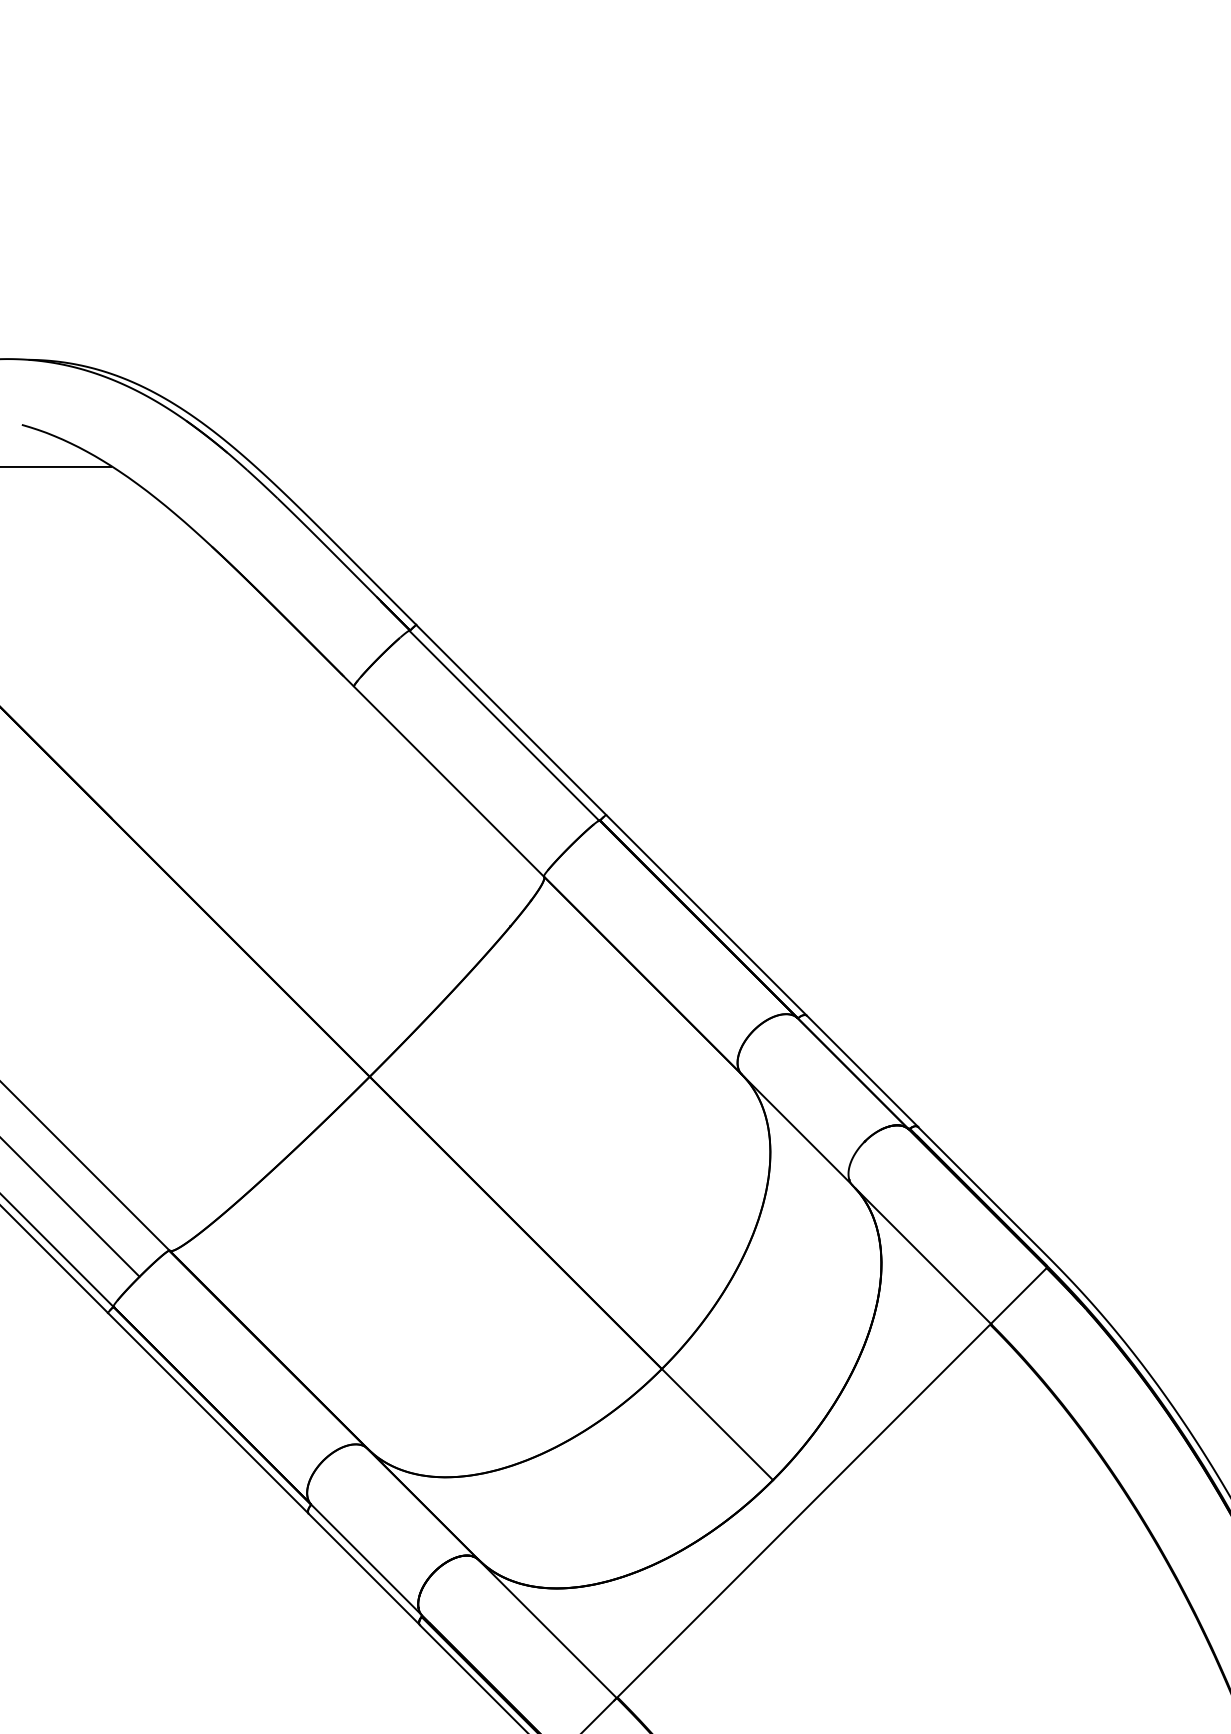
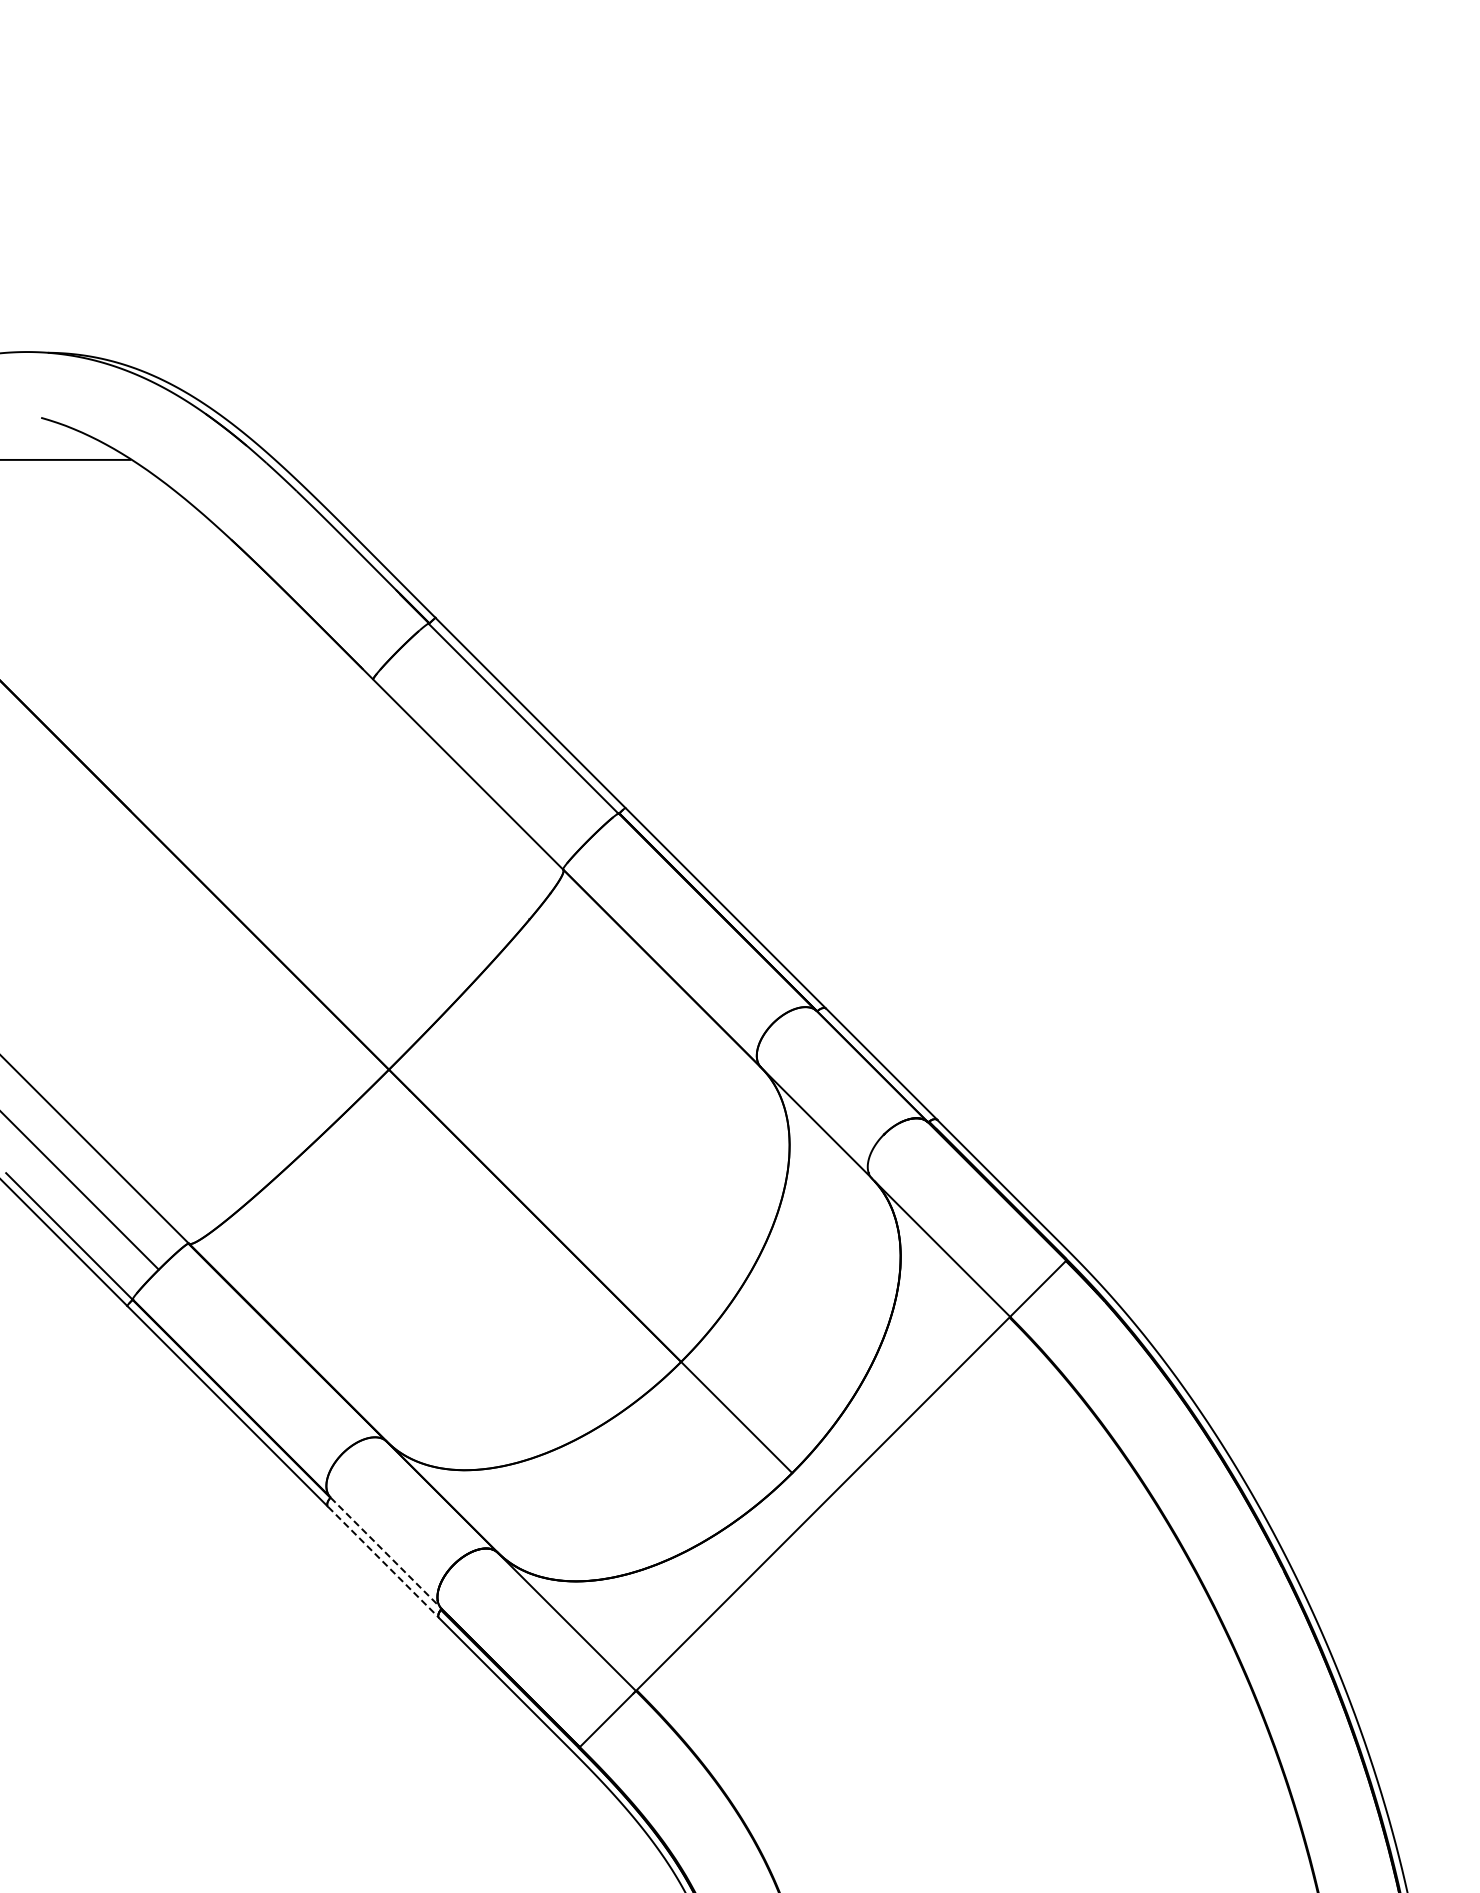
line: (366, 1559) -> (385, 1552), solid -> dashed
line: (364, 1569) -> (383, 1562), solid -> dashed

